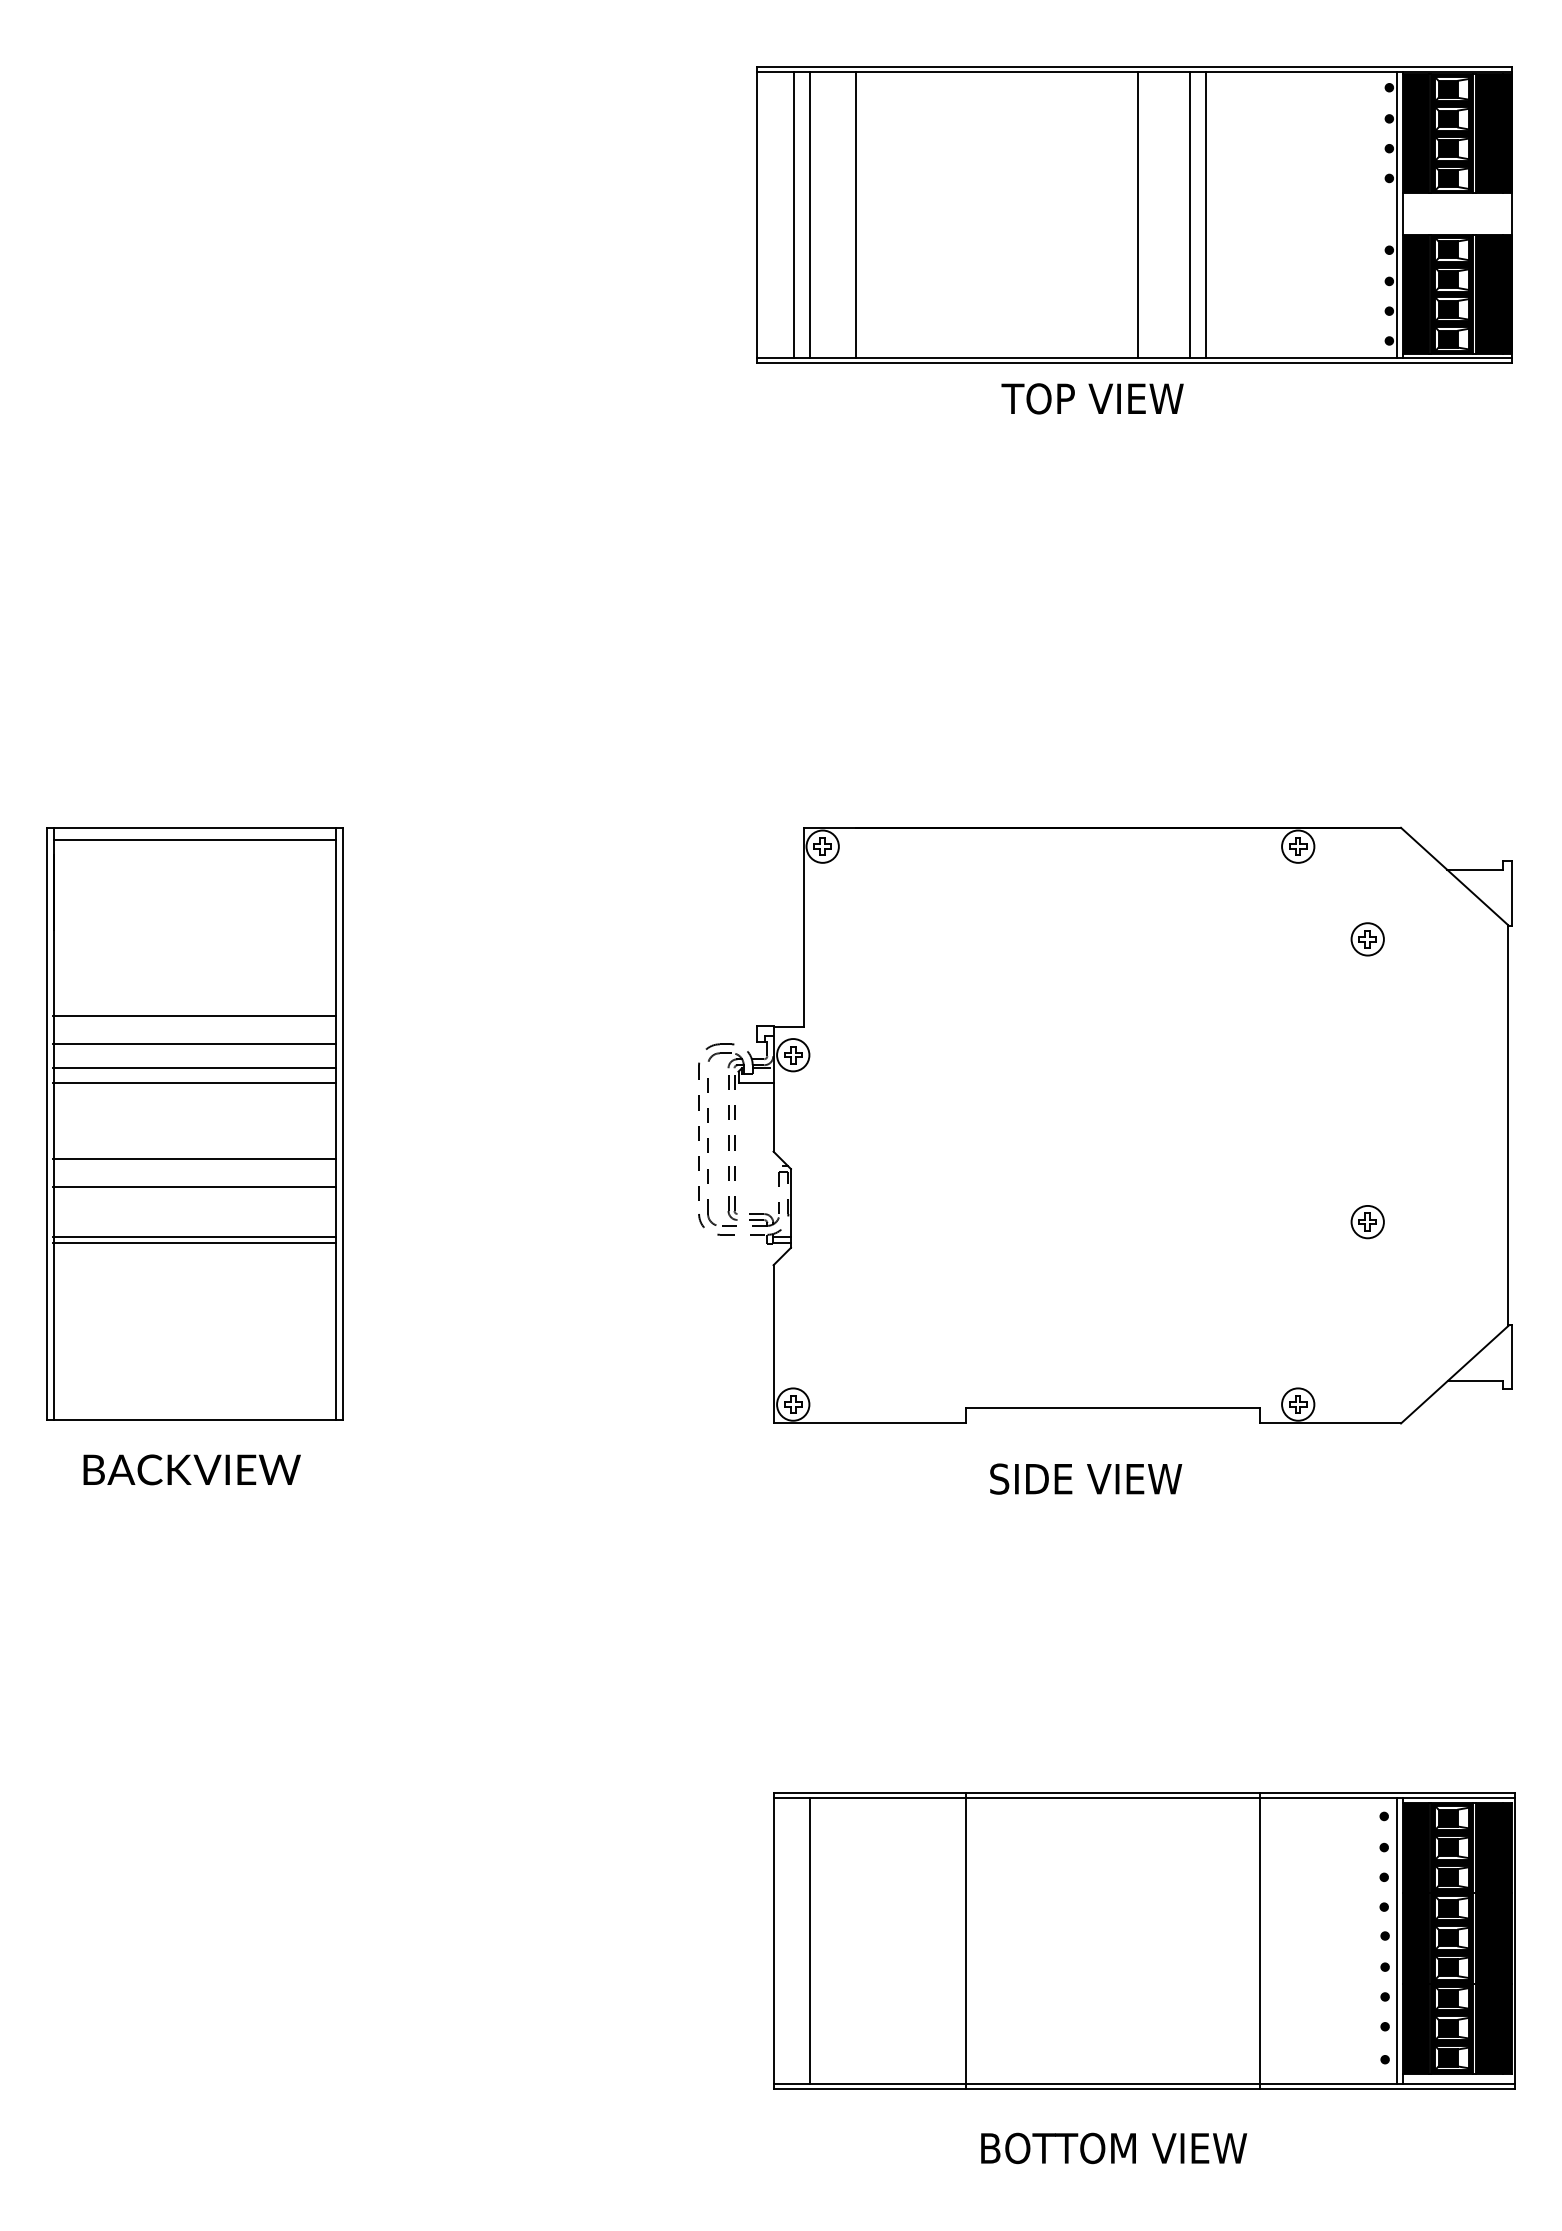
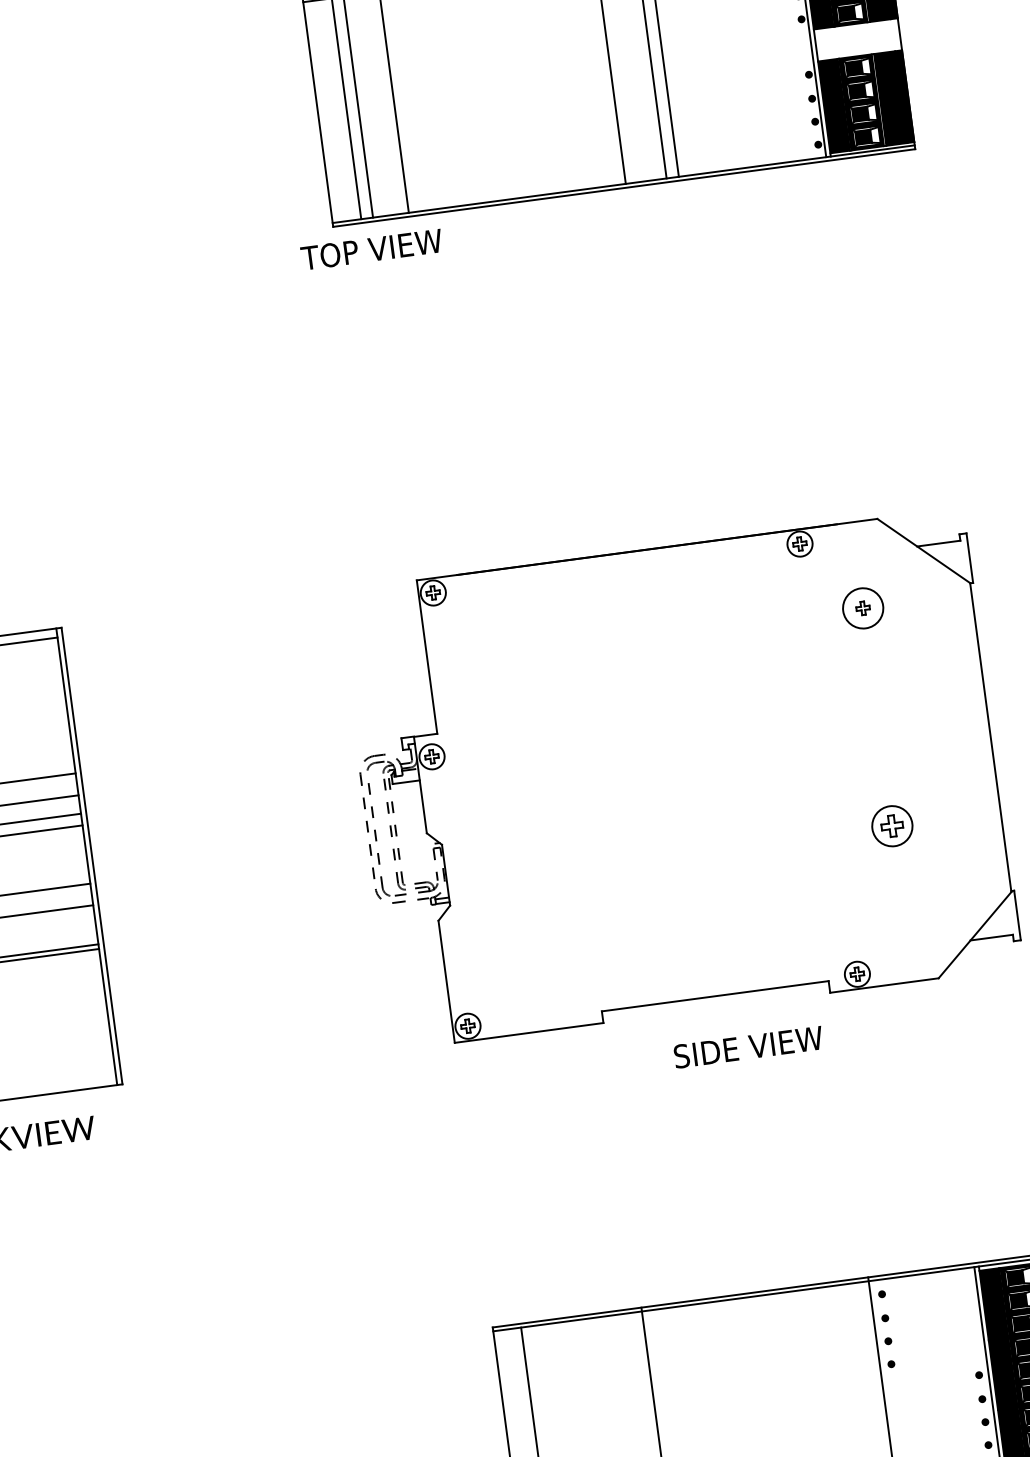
text: (1092, 398) -> (371, 249), moved
circle: (1367, 939) -> (863, 608), size x1.6
part: (1367, 1222) -> (892, 826), size x1.6
text: (1086, 1478) -> (748, 1046), moved
part: (1383, 1852) -> (885, 1322), moved

